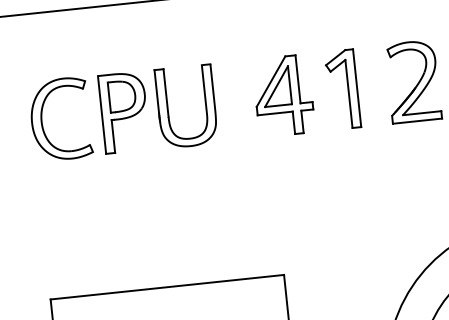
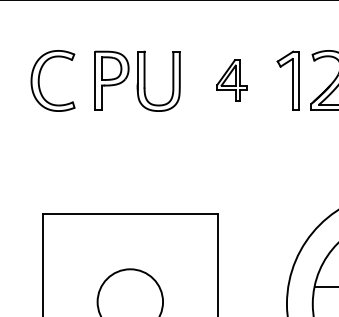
part: (341, 89) -> (287, 80), moved
part: (283, 95) -> (231, 80), size x0.7
part: (43, 113) -> (40, 75), moved

